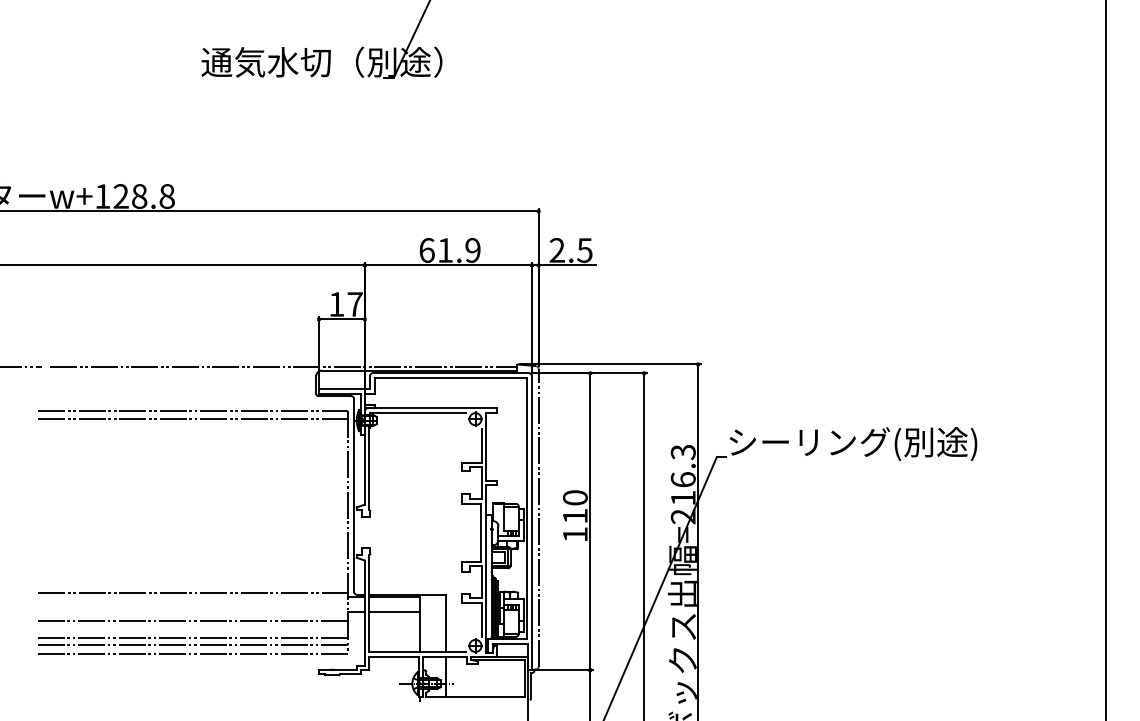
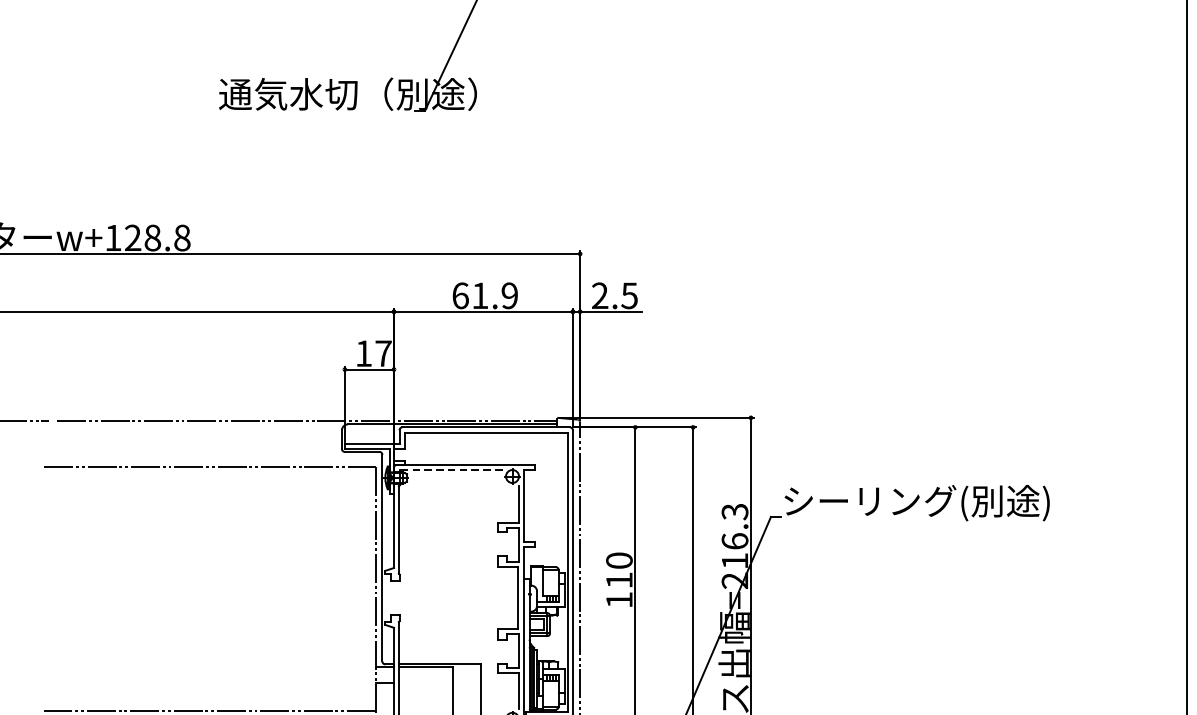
line: (418, 413) -> (451, 470), solid -> dashed
line: (192, 418) -> (209, 475), removed
line: (192, 592) -> (209, 662), removed
line: (394, 612) -> (425, 683), removed
line: (192, 621) -> (209, 693), removed

